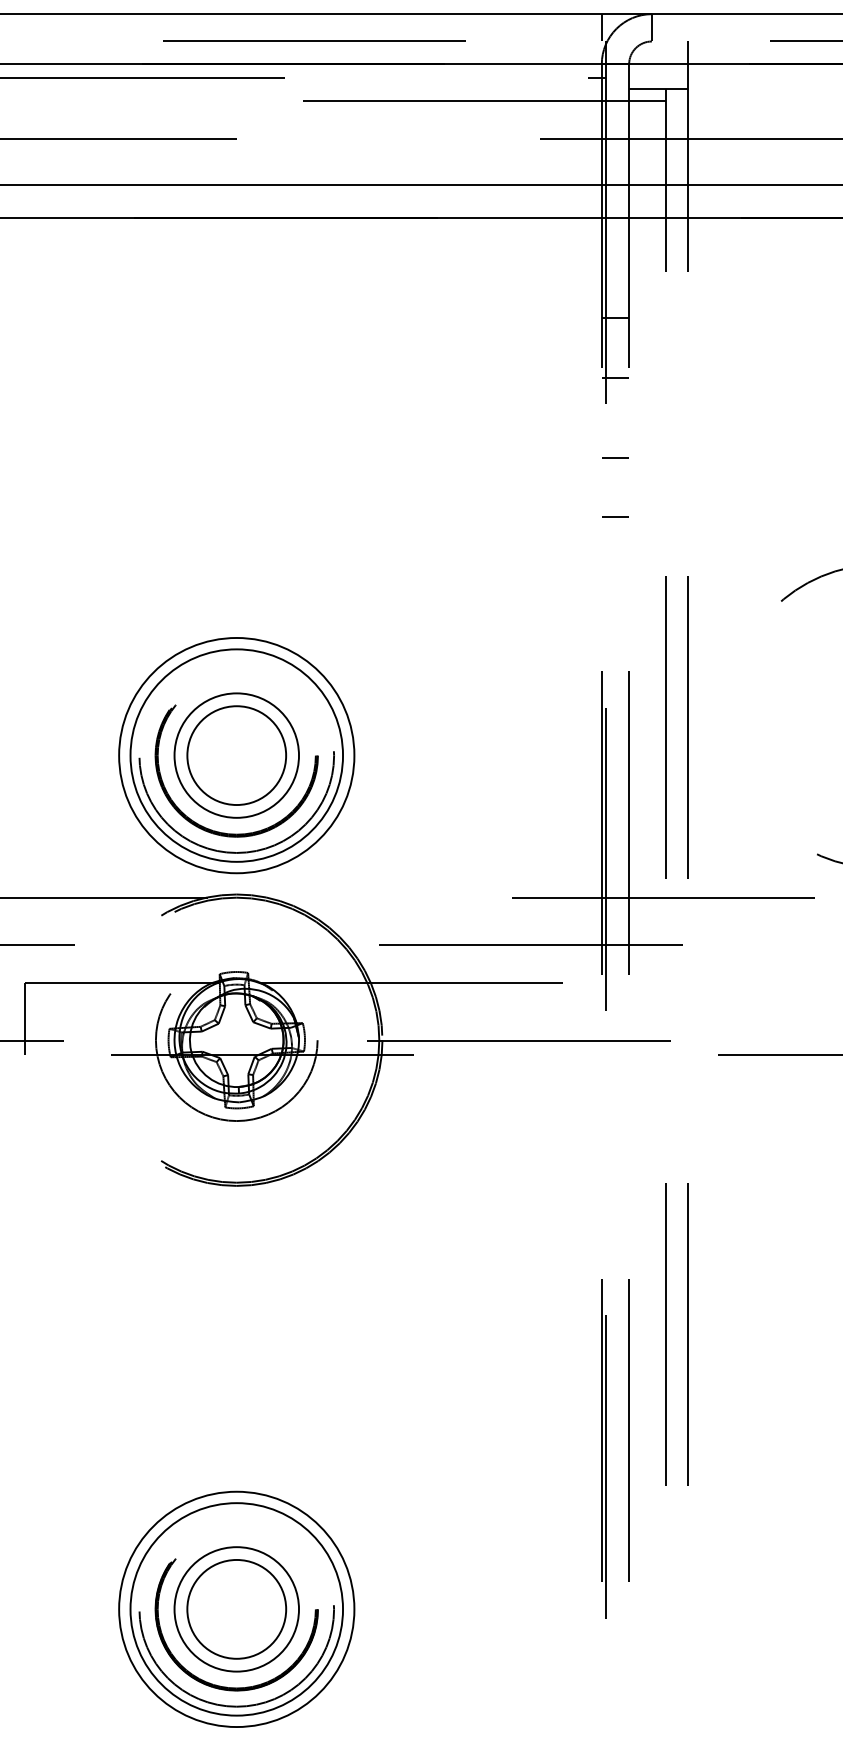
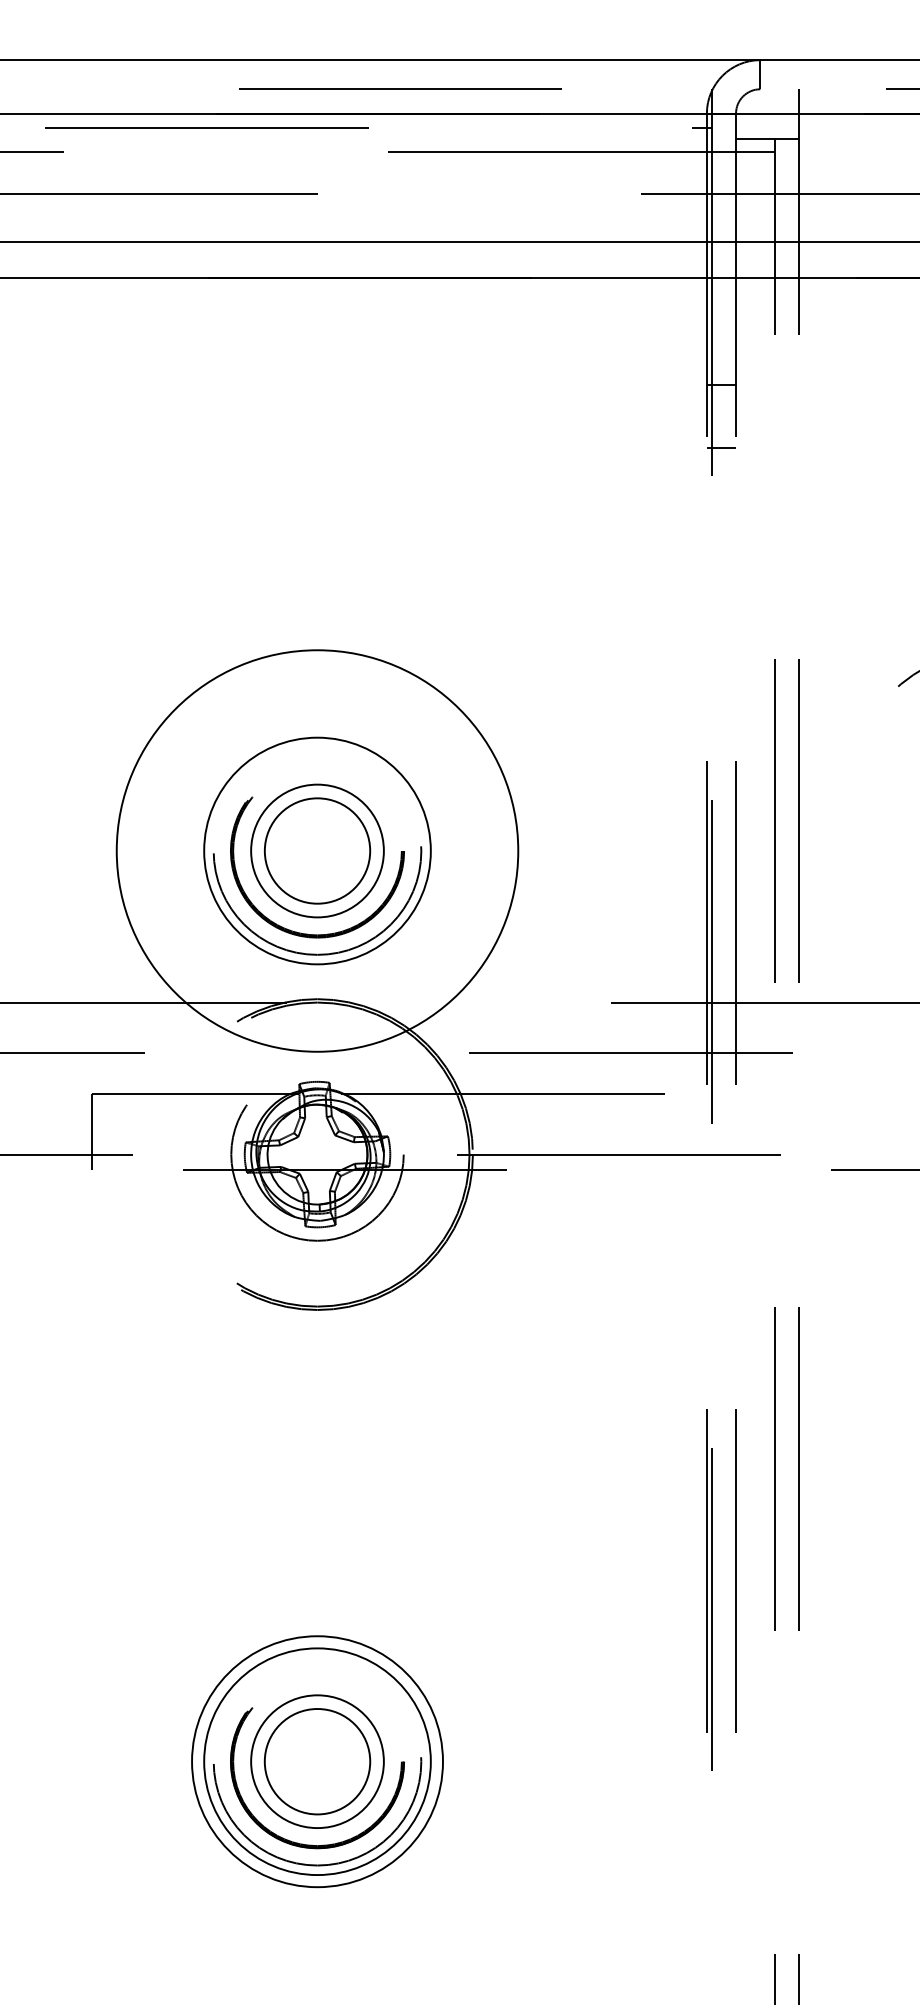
line: (601, 27) -> (706, 74), removed
line: (615, 457) -> (721, 533), removed
line: (615, 517) -> (721, 596), removed
circle: (236, 755) -> (317, 850), size x1.6

